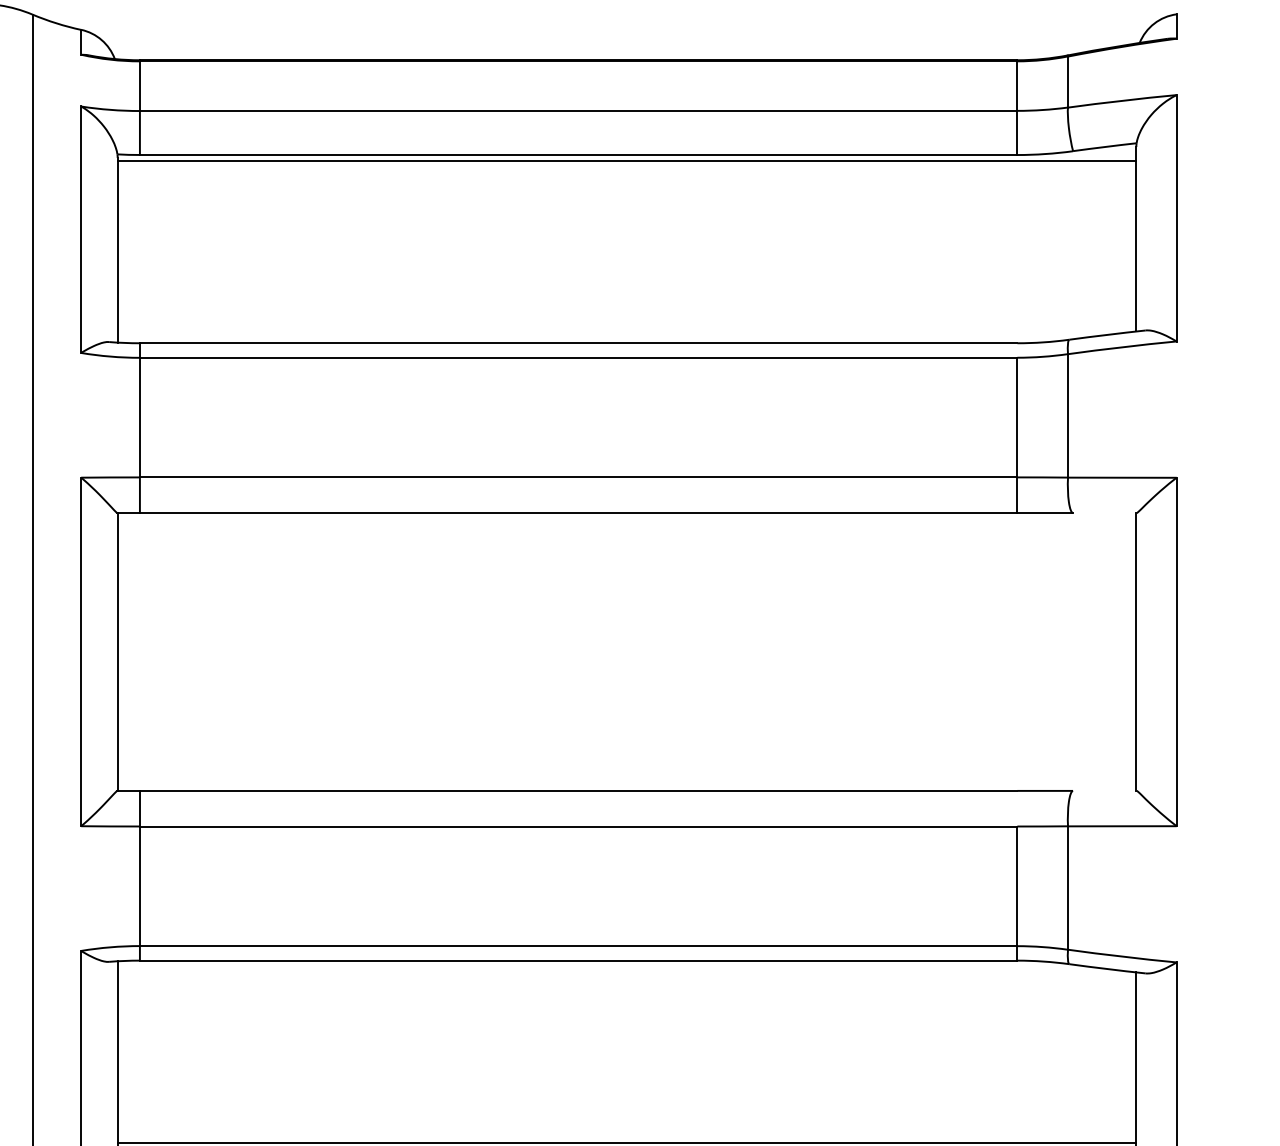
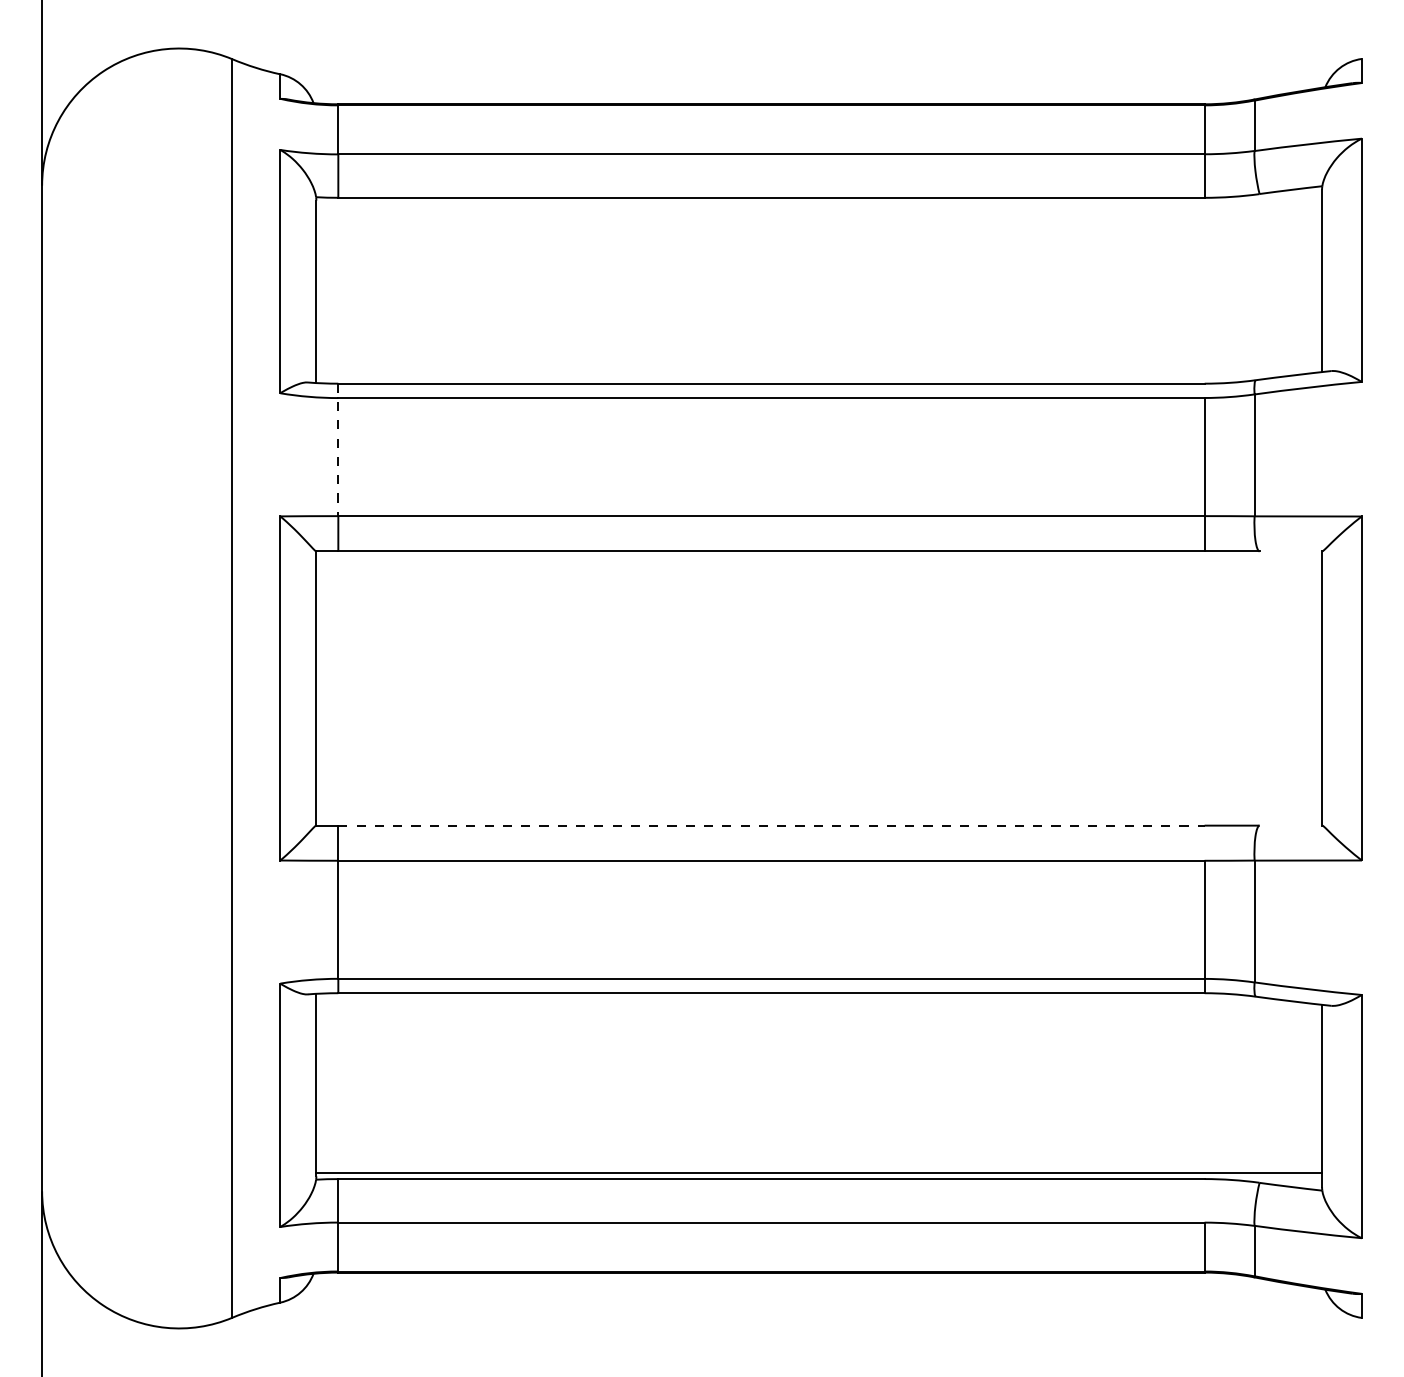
line: (627, 160) -> (819, 203), removed
line: (140, 410) -> (338, 450), solid -> dashed
line: (579, 790) -> (772, 825), solid -> dashed

